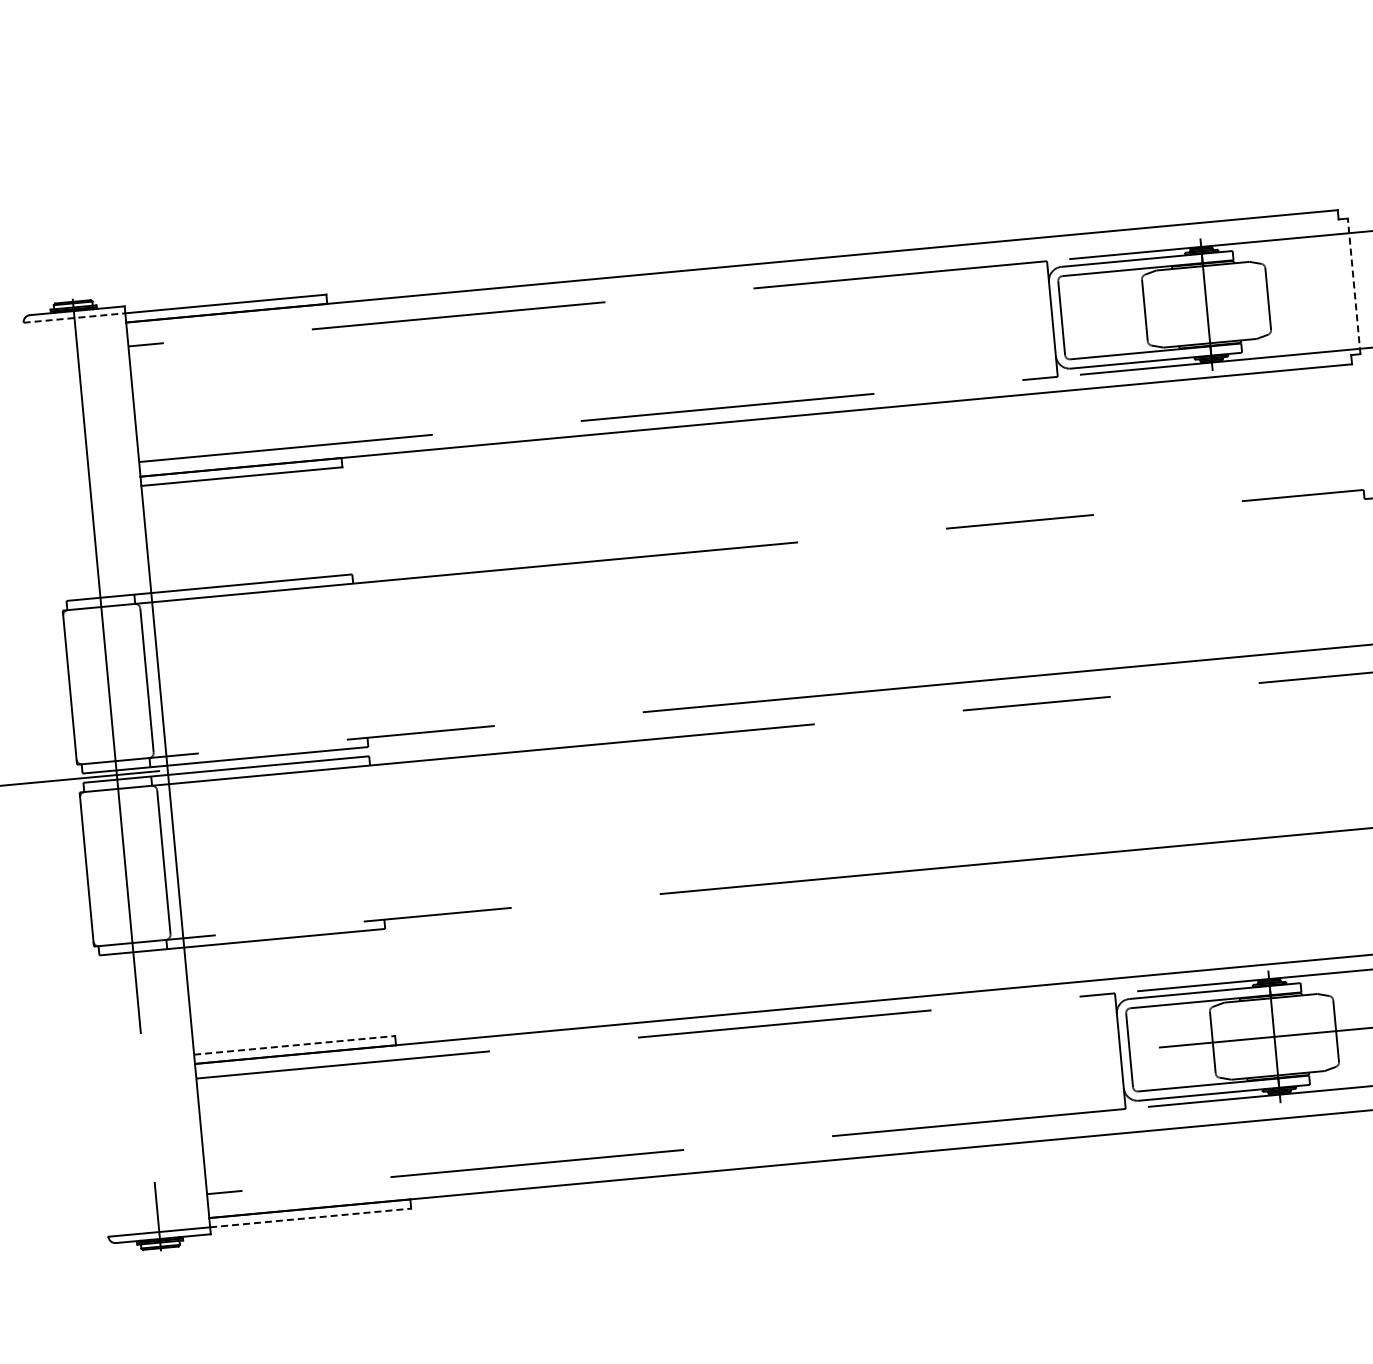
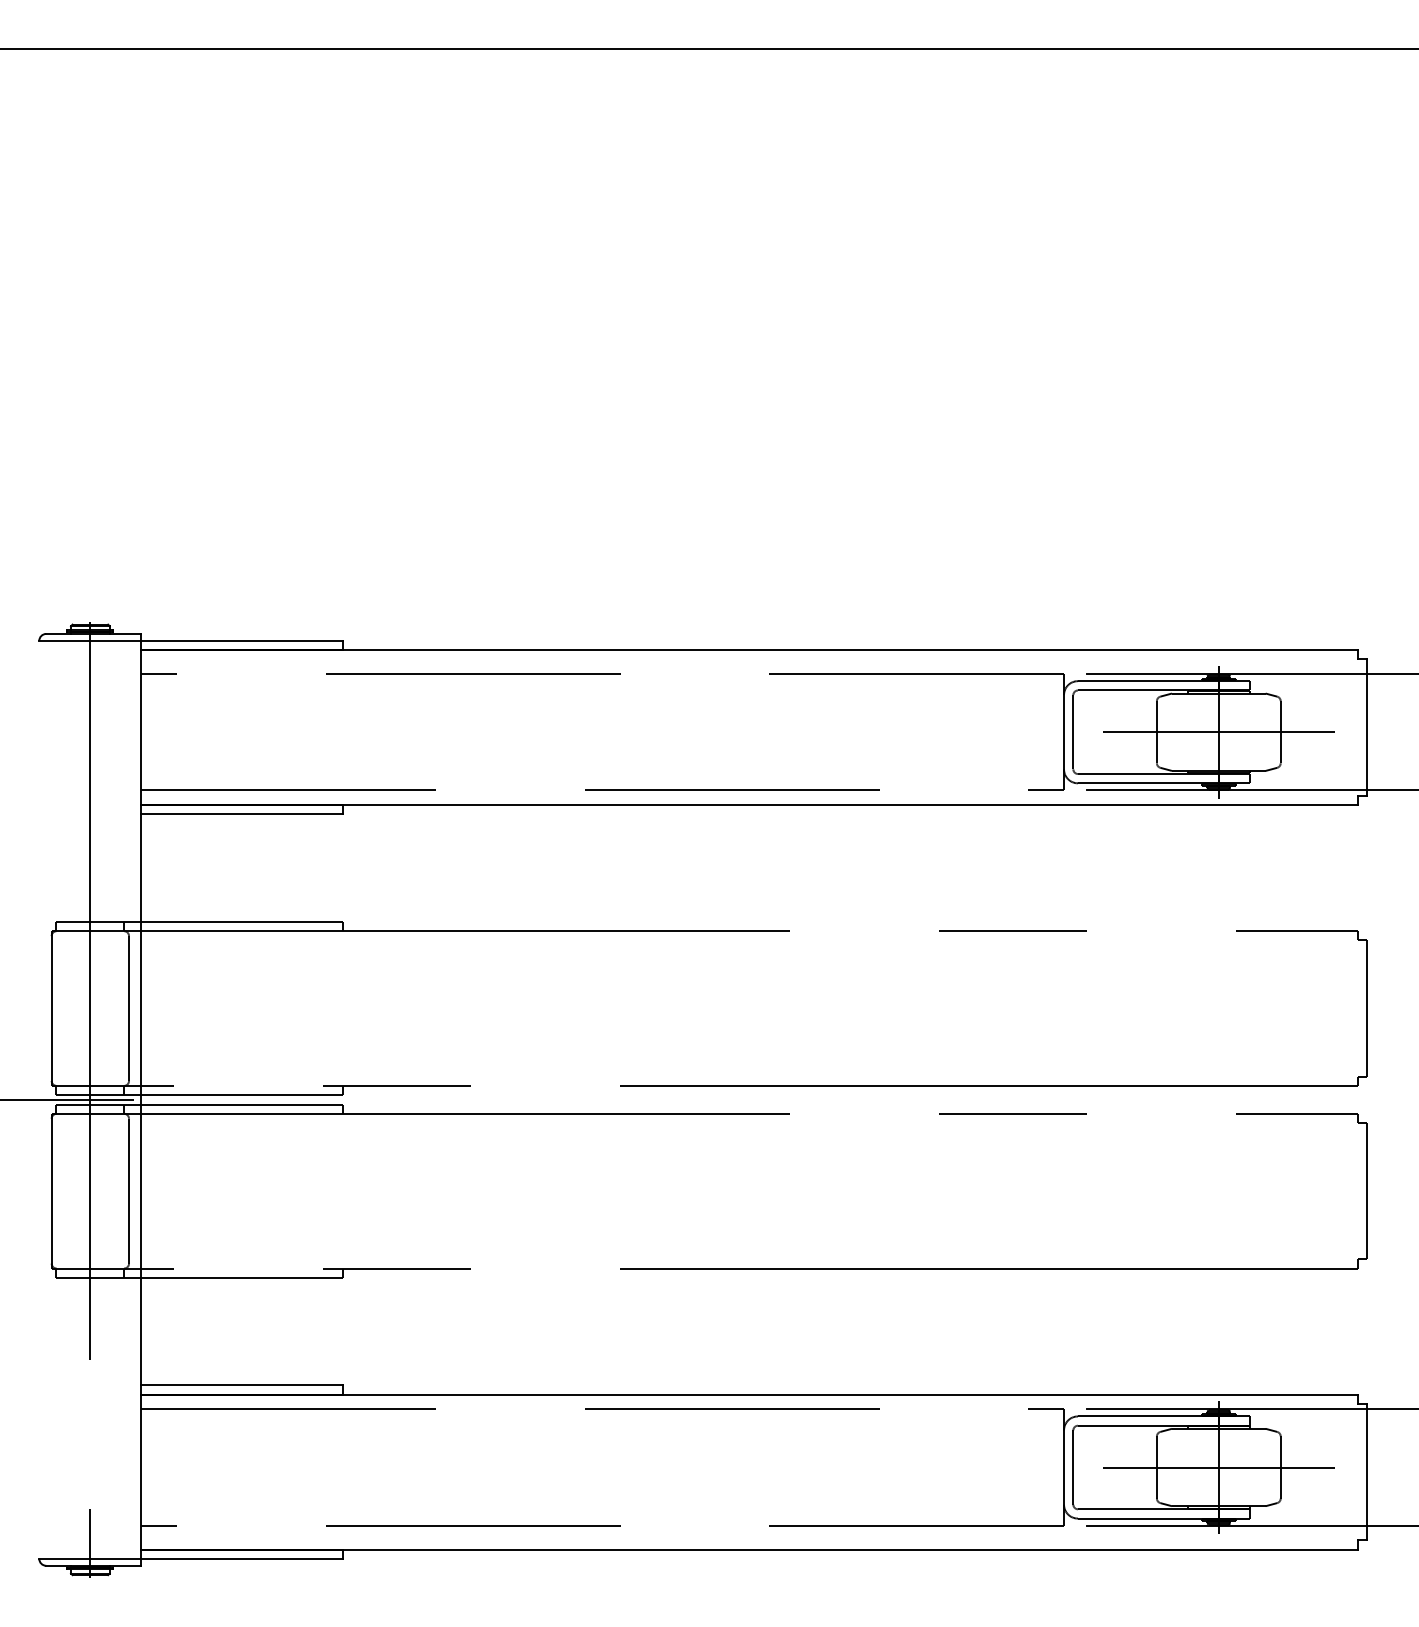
line: (1354, 286) -> (1367, 727), dashed -> solid
line: (1206, 305) -> (1218, 732), added
line: (74, 317) -> (90, 640), dashed -> solid
line: (294, 1045) -> (242, 1385), dashed -> solid
line: (310, 1217) -> (242, 1558), dashed -> solid

